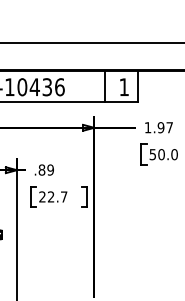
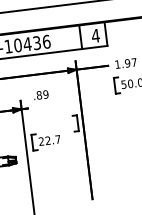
text: (124, 86) -> (95, 35), 1 -> 4
text: (43, 169) -> (40, 94), moved
part: (48, 196) -> (46, 140), moved

